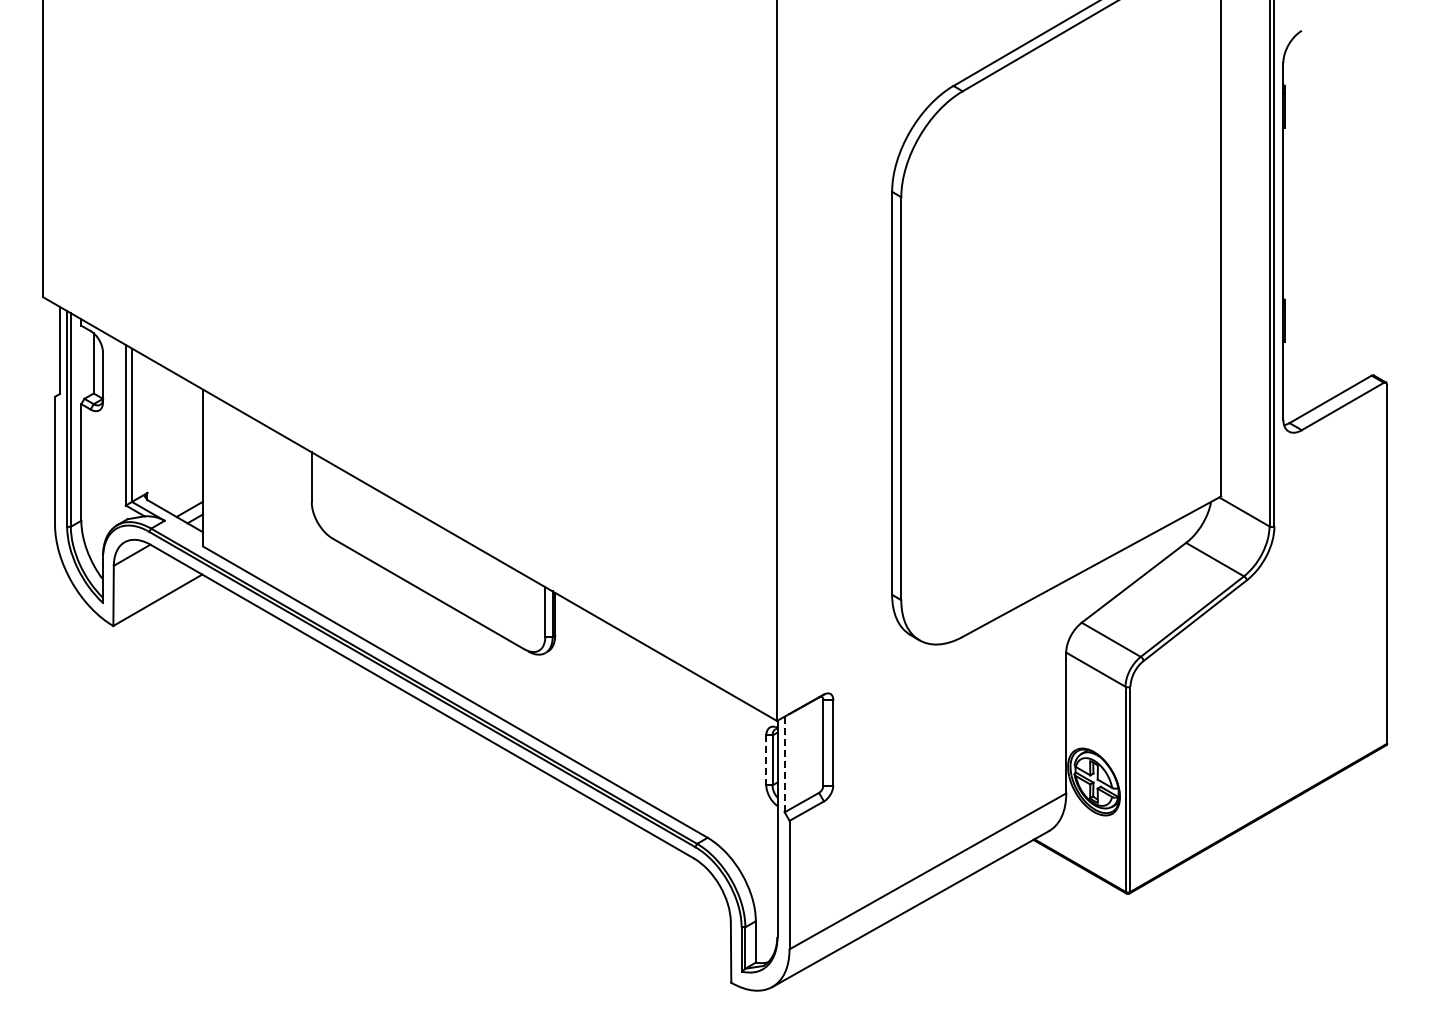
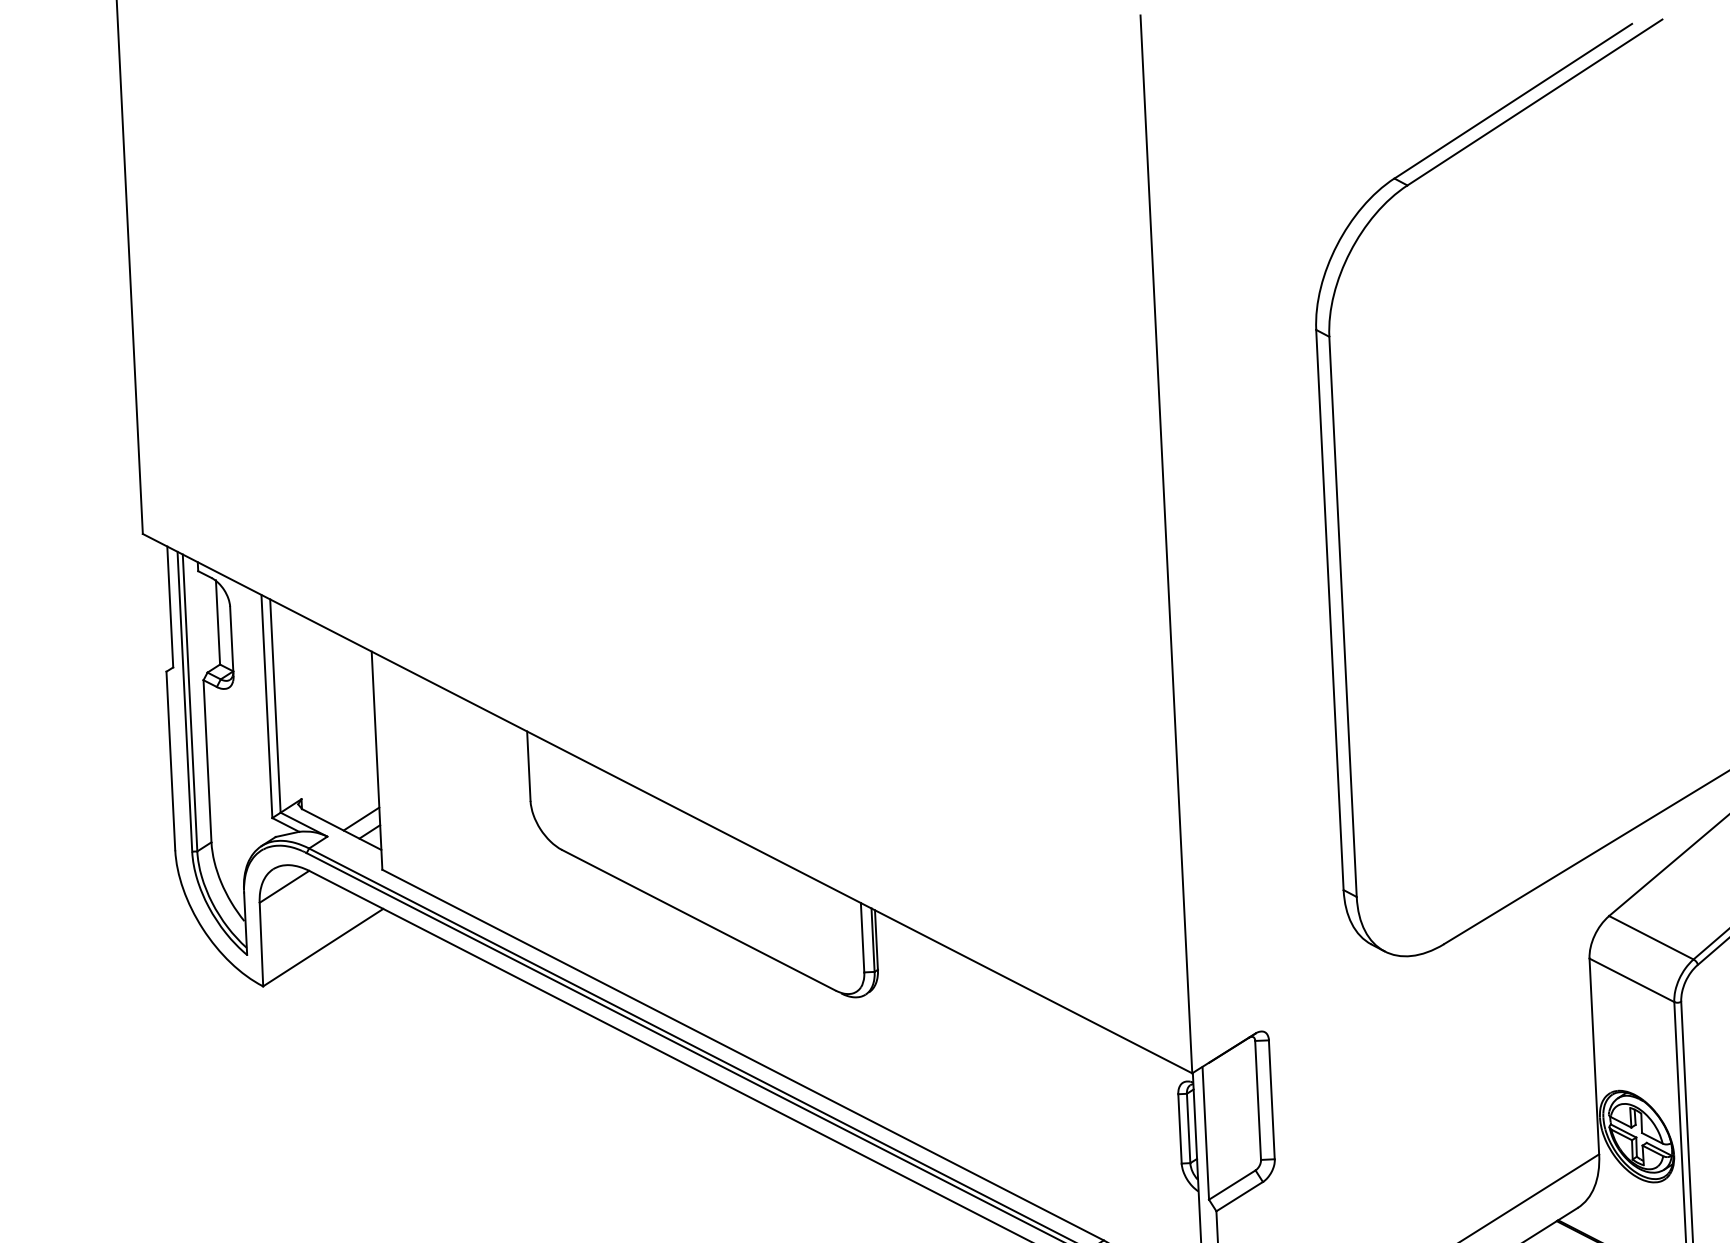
line: (766, 760) -> (1180, 1128), dashed -> solid
line: (784, 764) -> (1205, 1133), dashed -> solid

